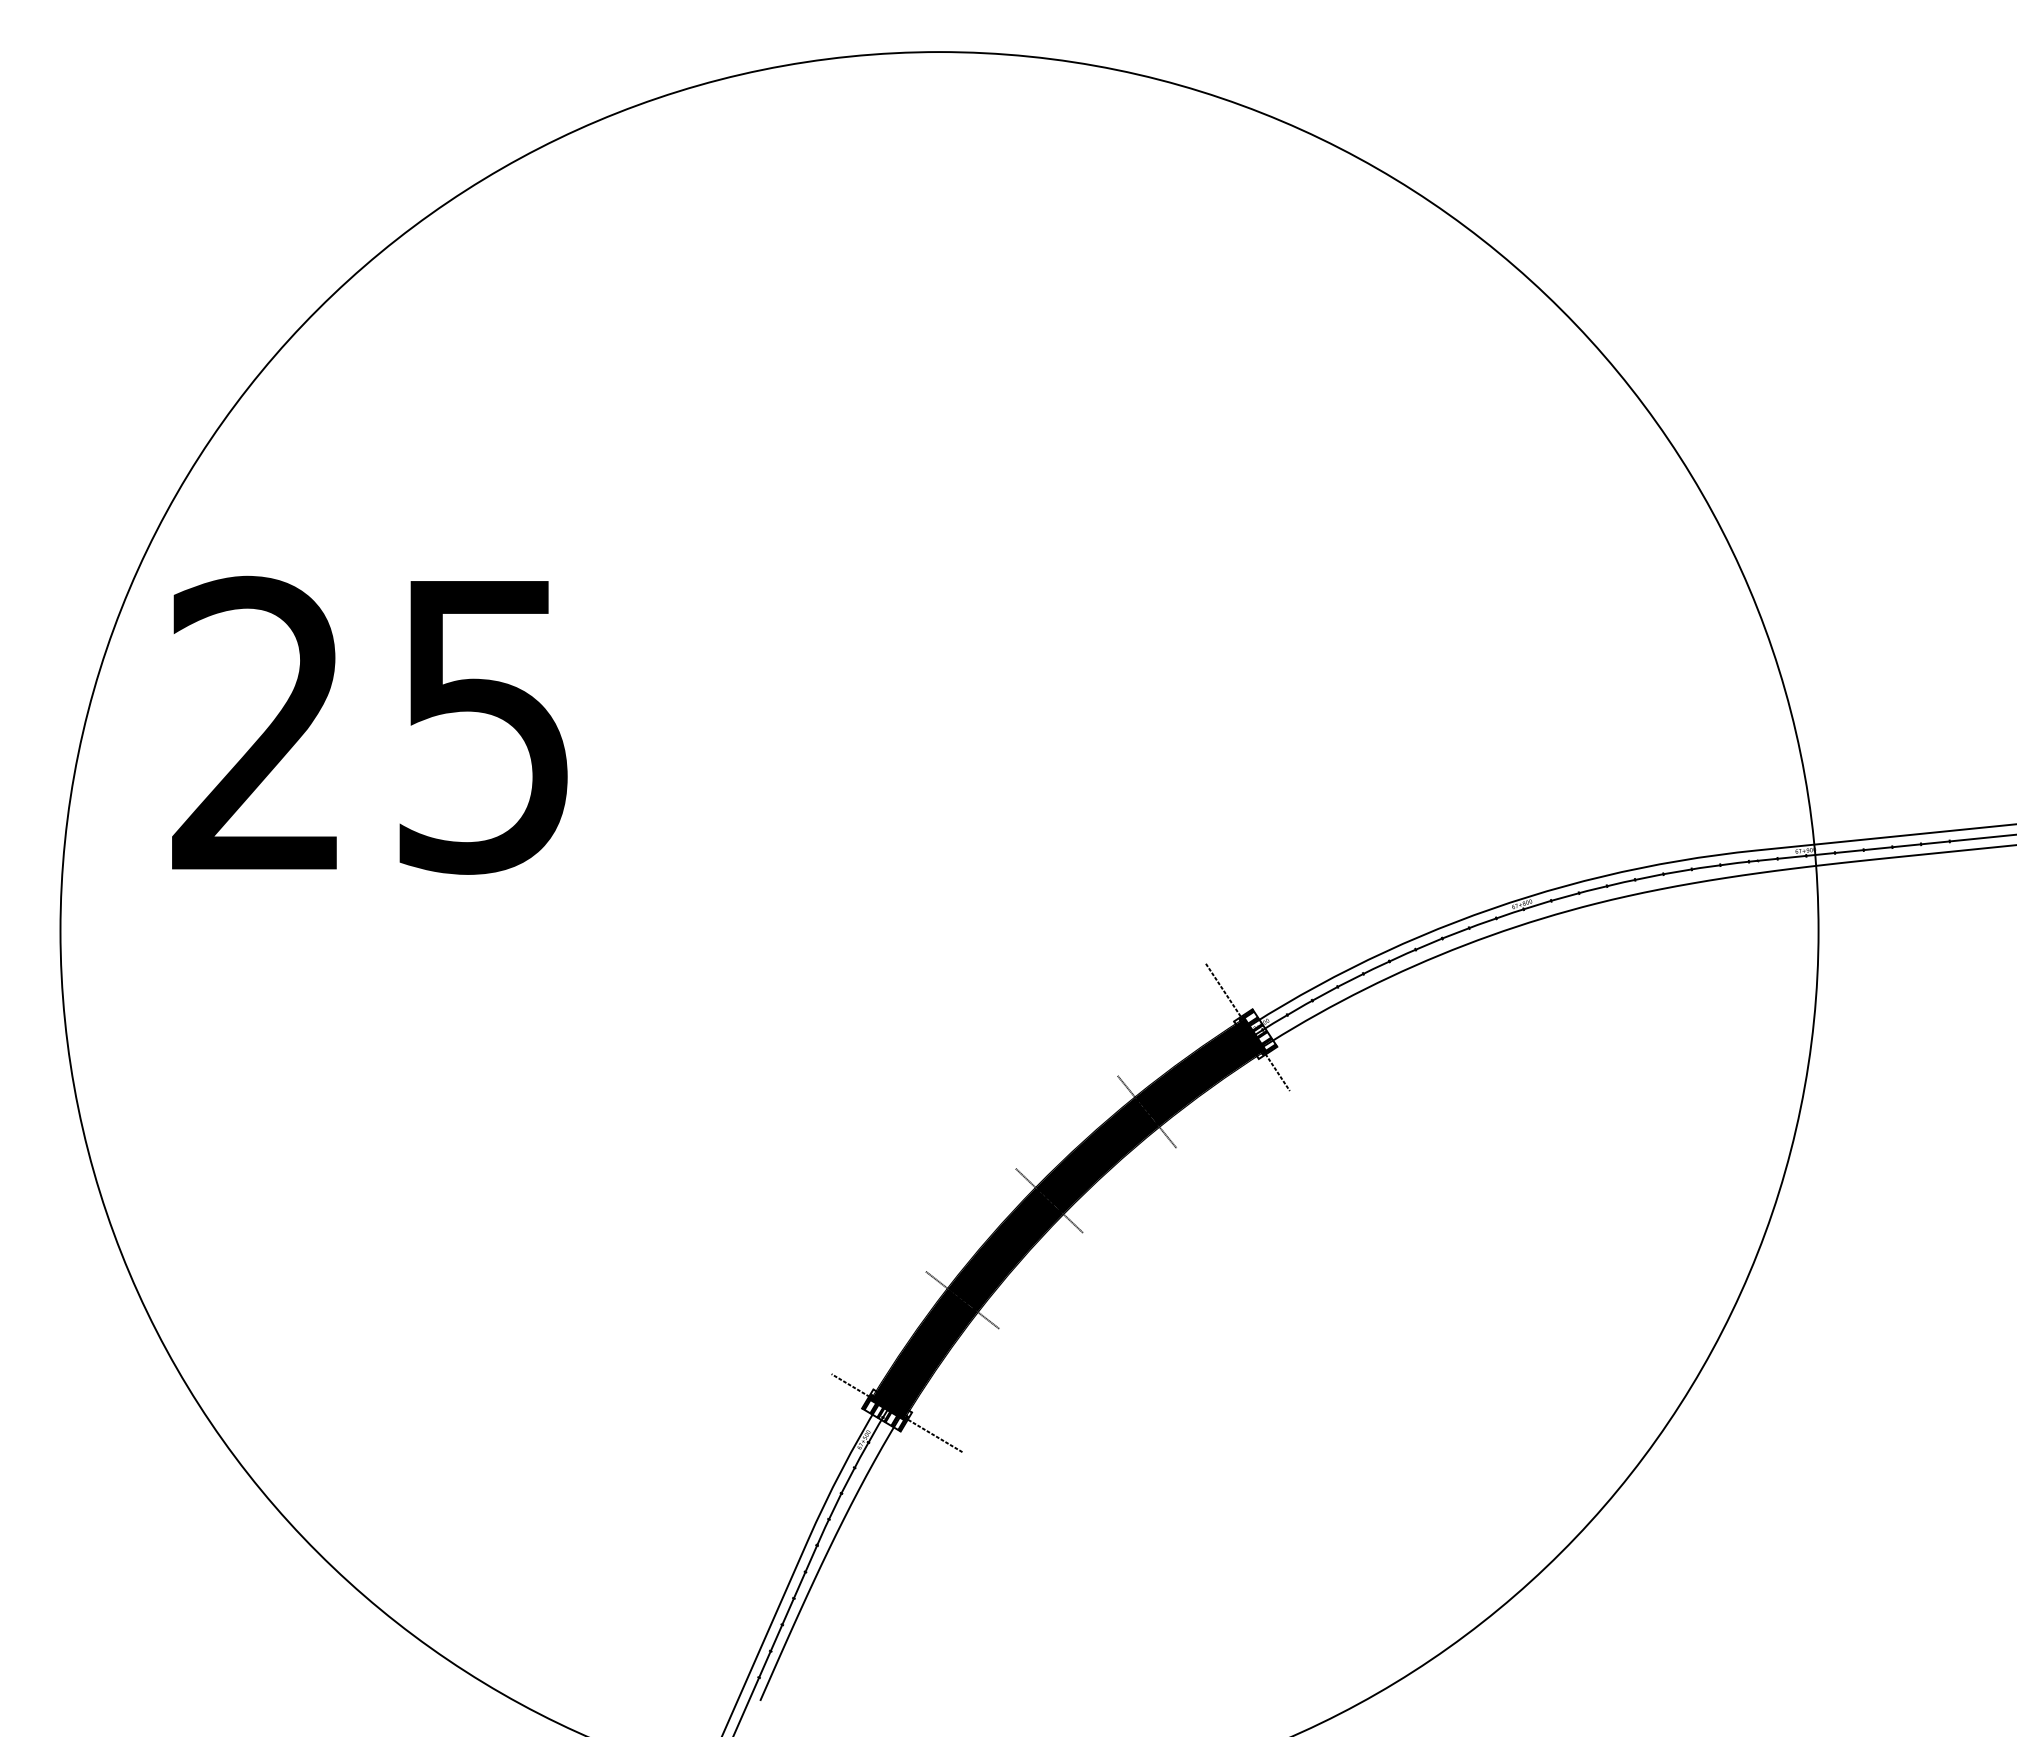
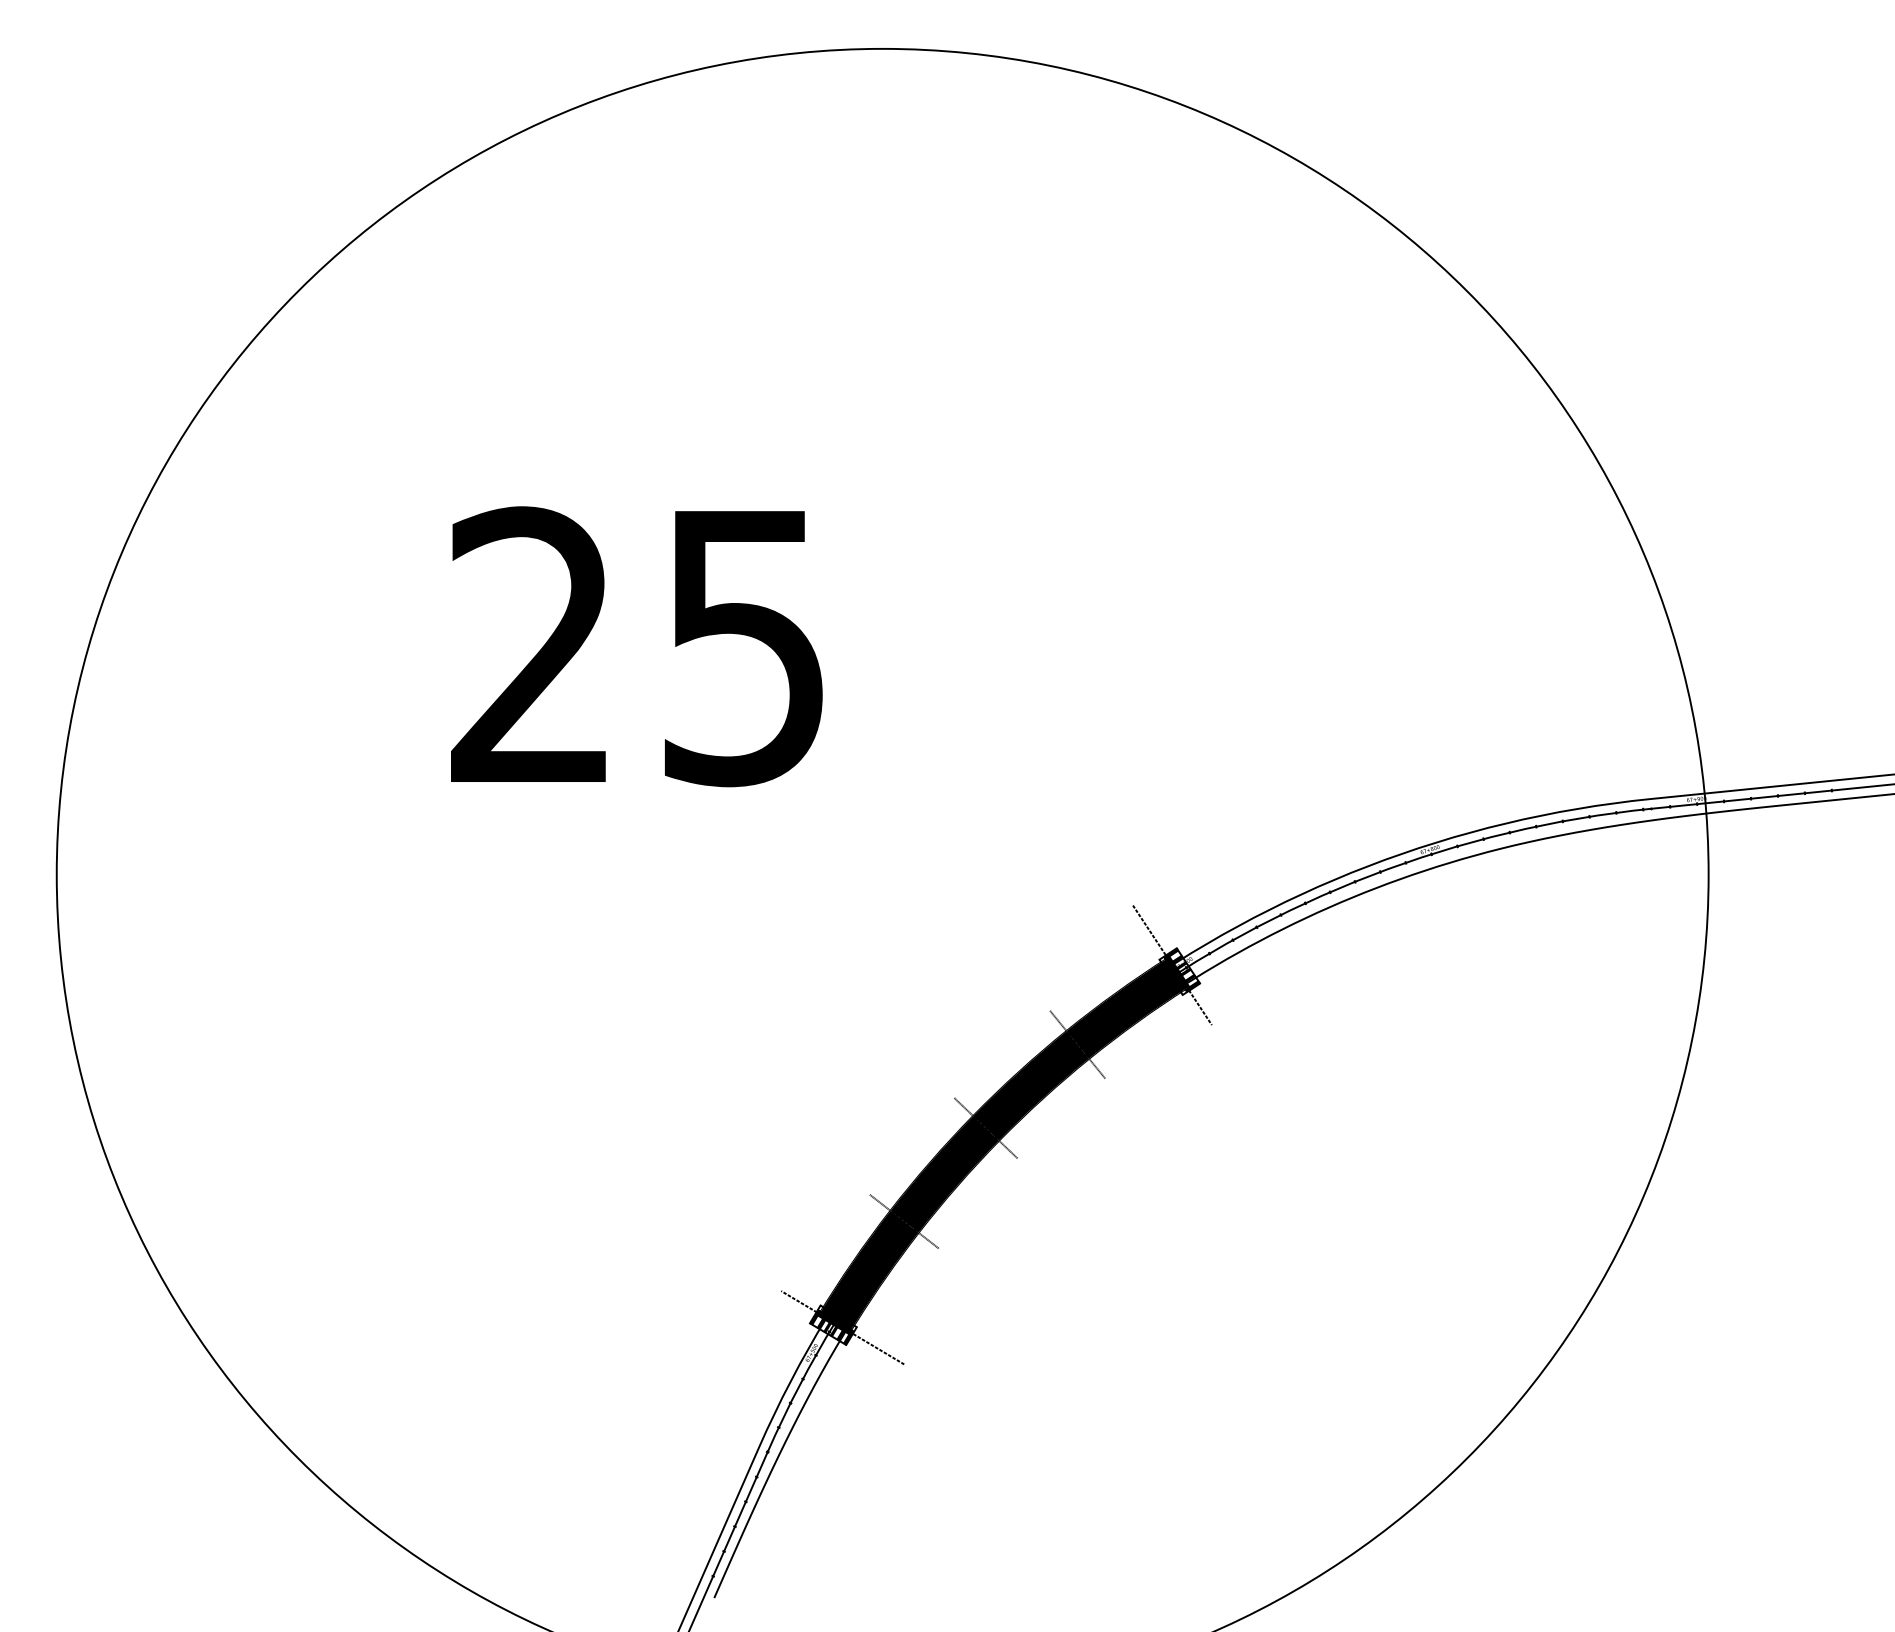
text: (369, 724) -> (636, 645), moved

